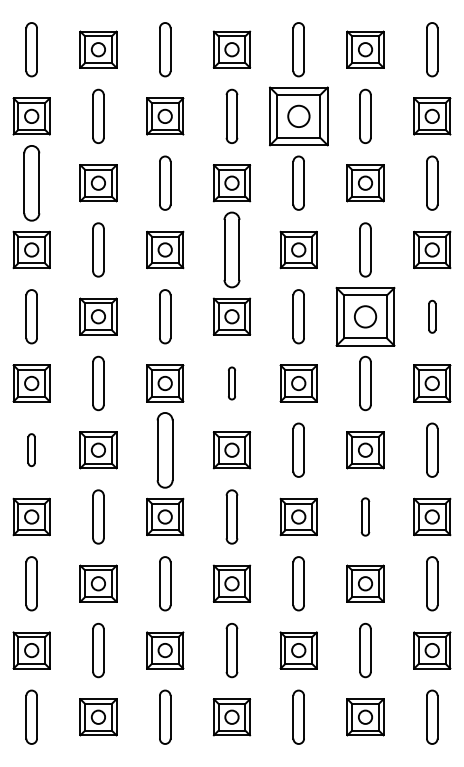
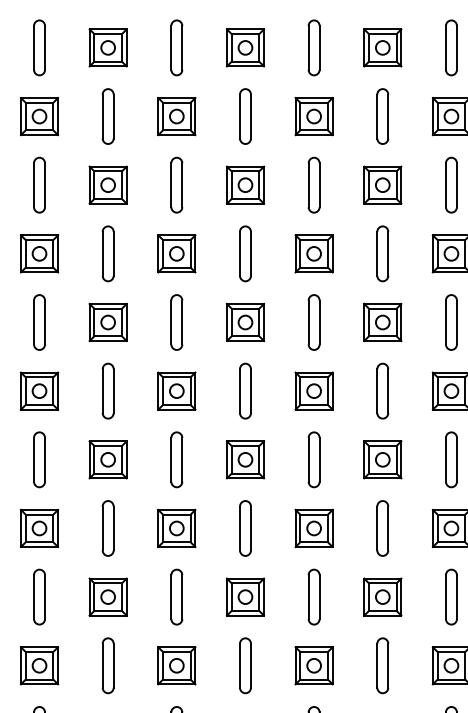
part: (298, 116) -> (313, 116), size x0.62
part: (31, 182) -> (39, 184), size x0.71
part: (231, 249) -> (244, 253), size x0.71
part: (365, 316) -> (382, 322), size x0.62
part: (432, 316) -> (451, 322), size x1.67
part: (231, 383) -> (244, 391), size x1.67
part: (31, 449) -> (39, 459), size x1.67
part: (165, 449) -> (177, 459), size x0.71
part: (365, 516) -> (382, 527), size x1.43

